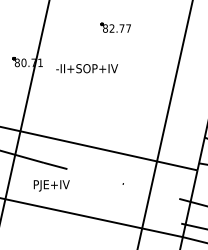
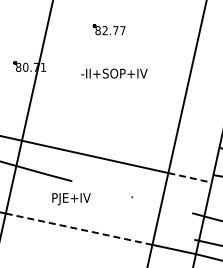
part: (115, 27) -> (108, 29), moved
text: (87, 68) -> (114, 73), moved
line: (177, 165) -> (190, 177), solid -> dashed
text: (51, 186) -> (71, 199), moved
line: (74, 214) -> (79, 229), solid -> dashed

